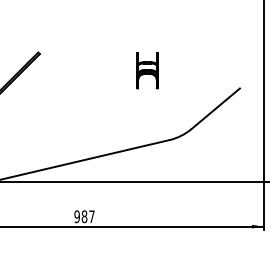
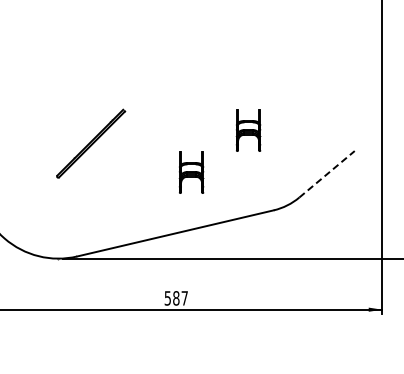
part: (97, 107) -> (191, 172), added
line: (216, 108) -> (327, 174), solid -> dashed
text: (76, 216) -> (167, 298), 987 -> 587

